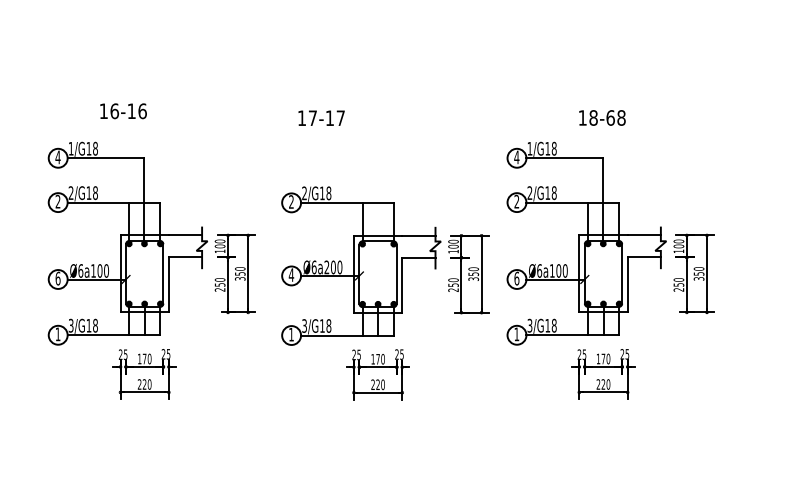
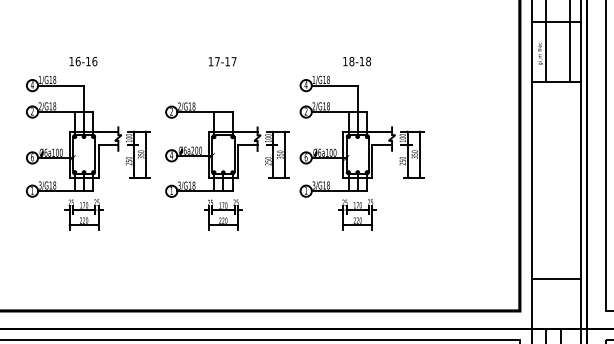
text: (123, 111) -> (83, 61), moved
text: (321, 117) -> (222, 61), moved
text: (609, 117) -> (361, 61), 18-68 -> 18-18

